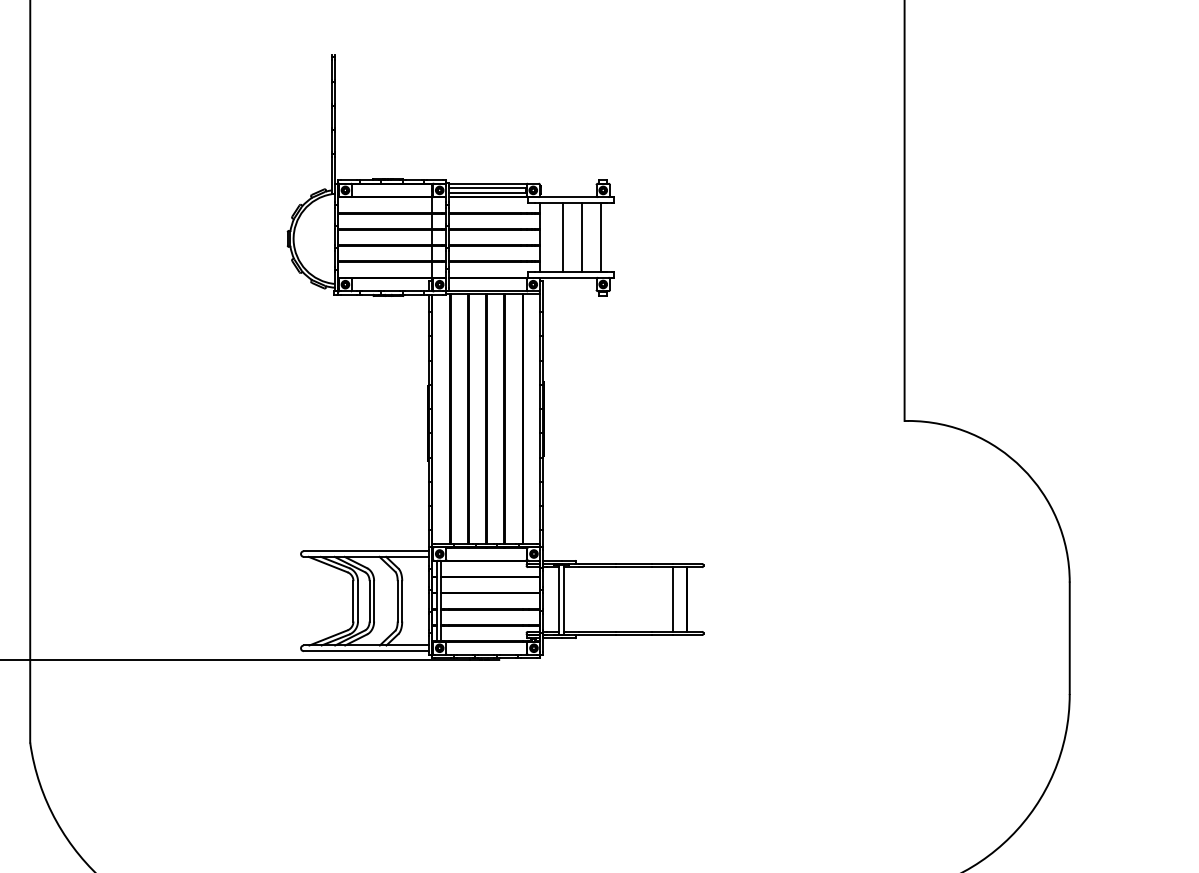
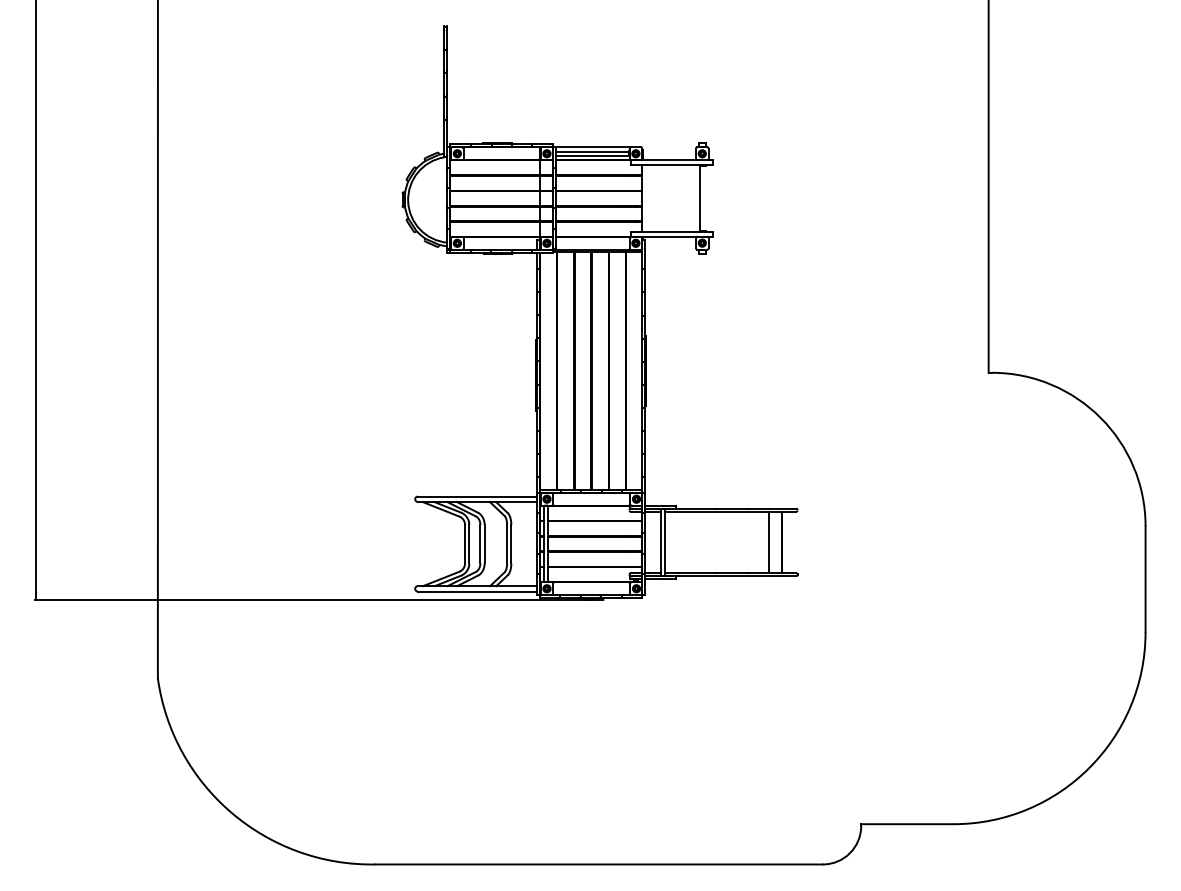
line: (563, 237) -> (664, 198), removed
line: (582, 237) -> (682, 198), removed

